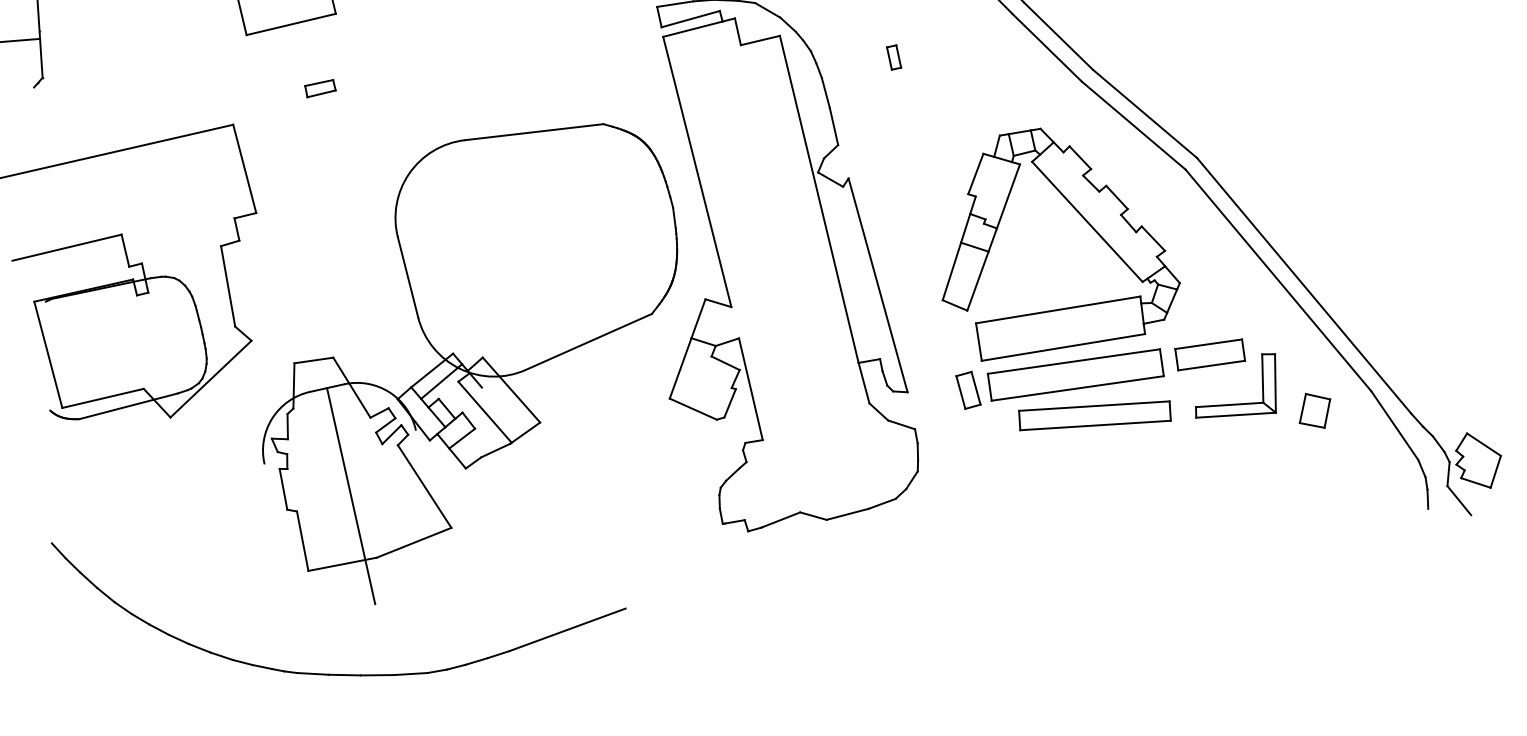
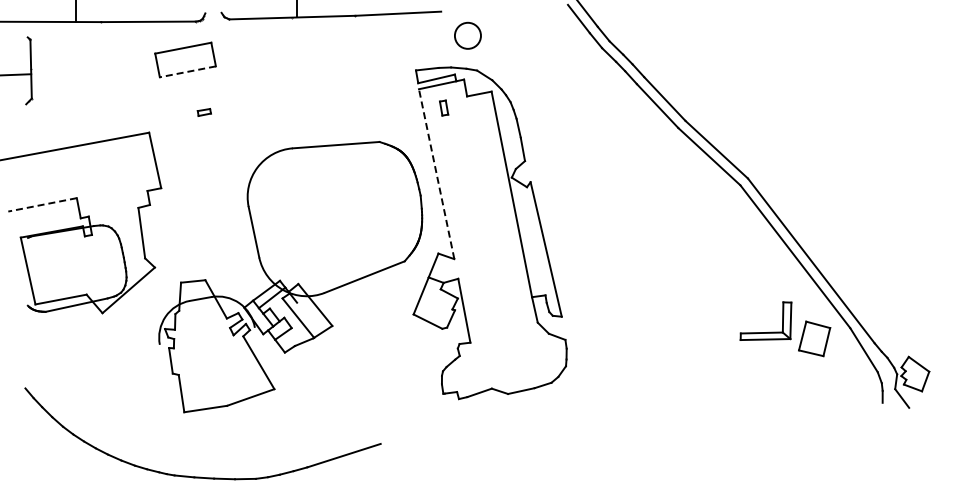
line: (290, 23) -> (187, 71), solid -> dashed
part: (894, 56) -> (444, 107), moved
part: (320, 88) -> (204, 112), size x0.7
line: (697, 172) -> (436, 174), solid -> dashed
line: (66, 247) -> (42, 204), solid -> dashed
part: (1093, 302) -> (679, 265), removed
part: (1314, 410) -> (814, 338), size x1.6
line: (350, 495) -> (212, 366), removed

